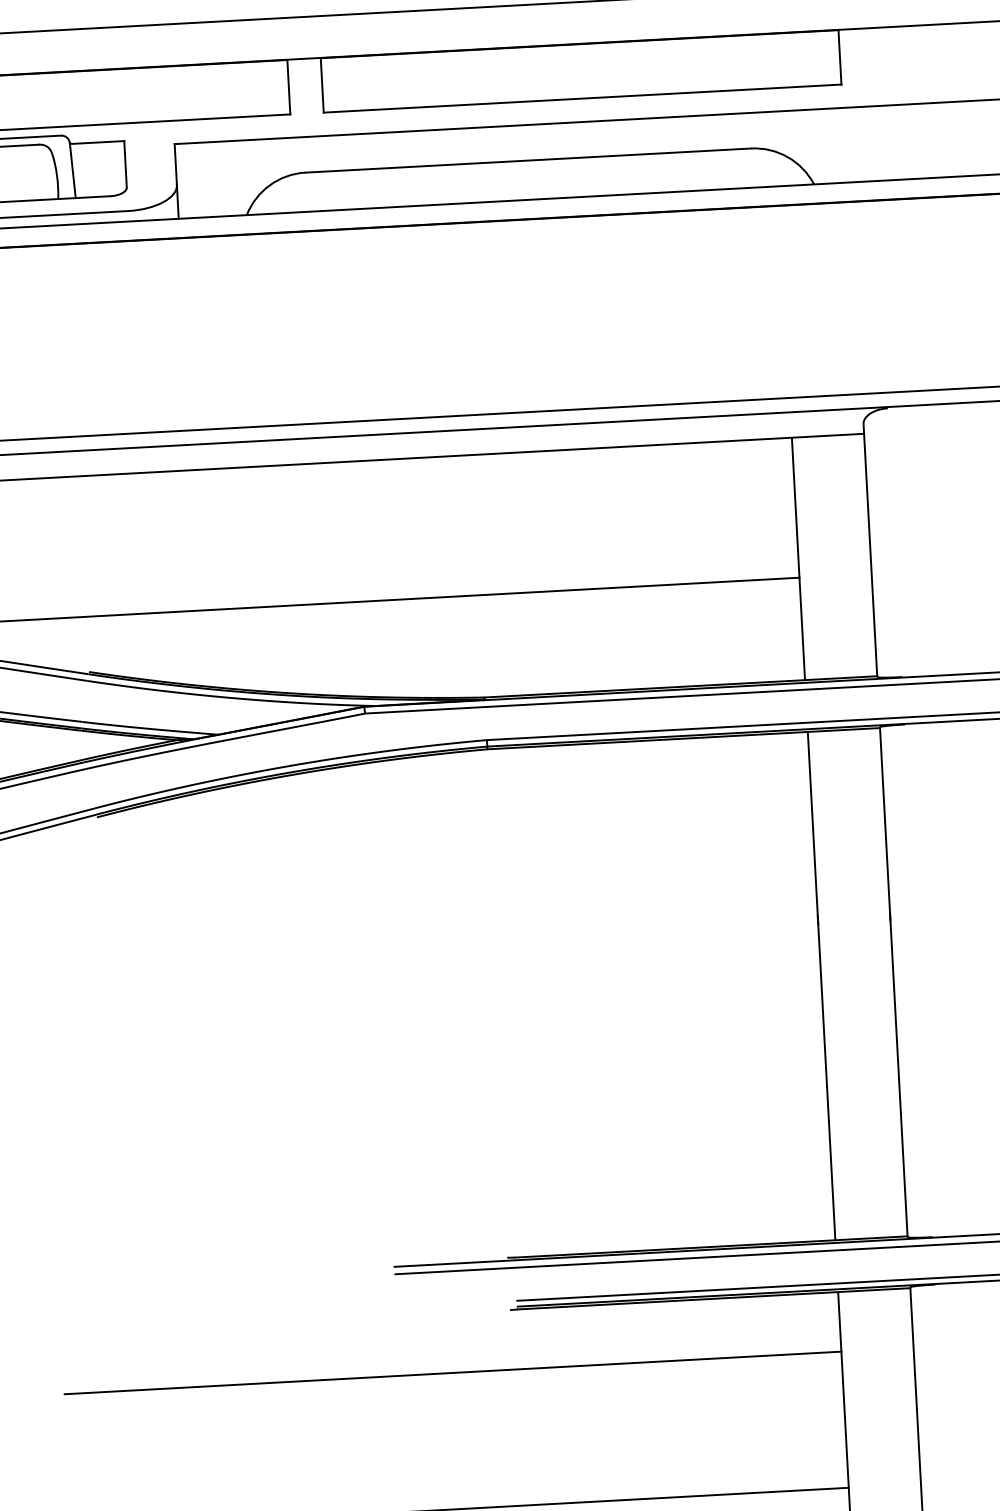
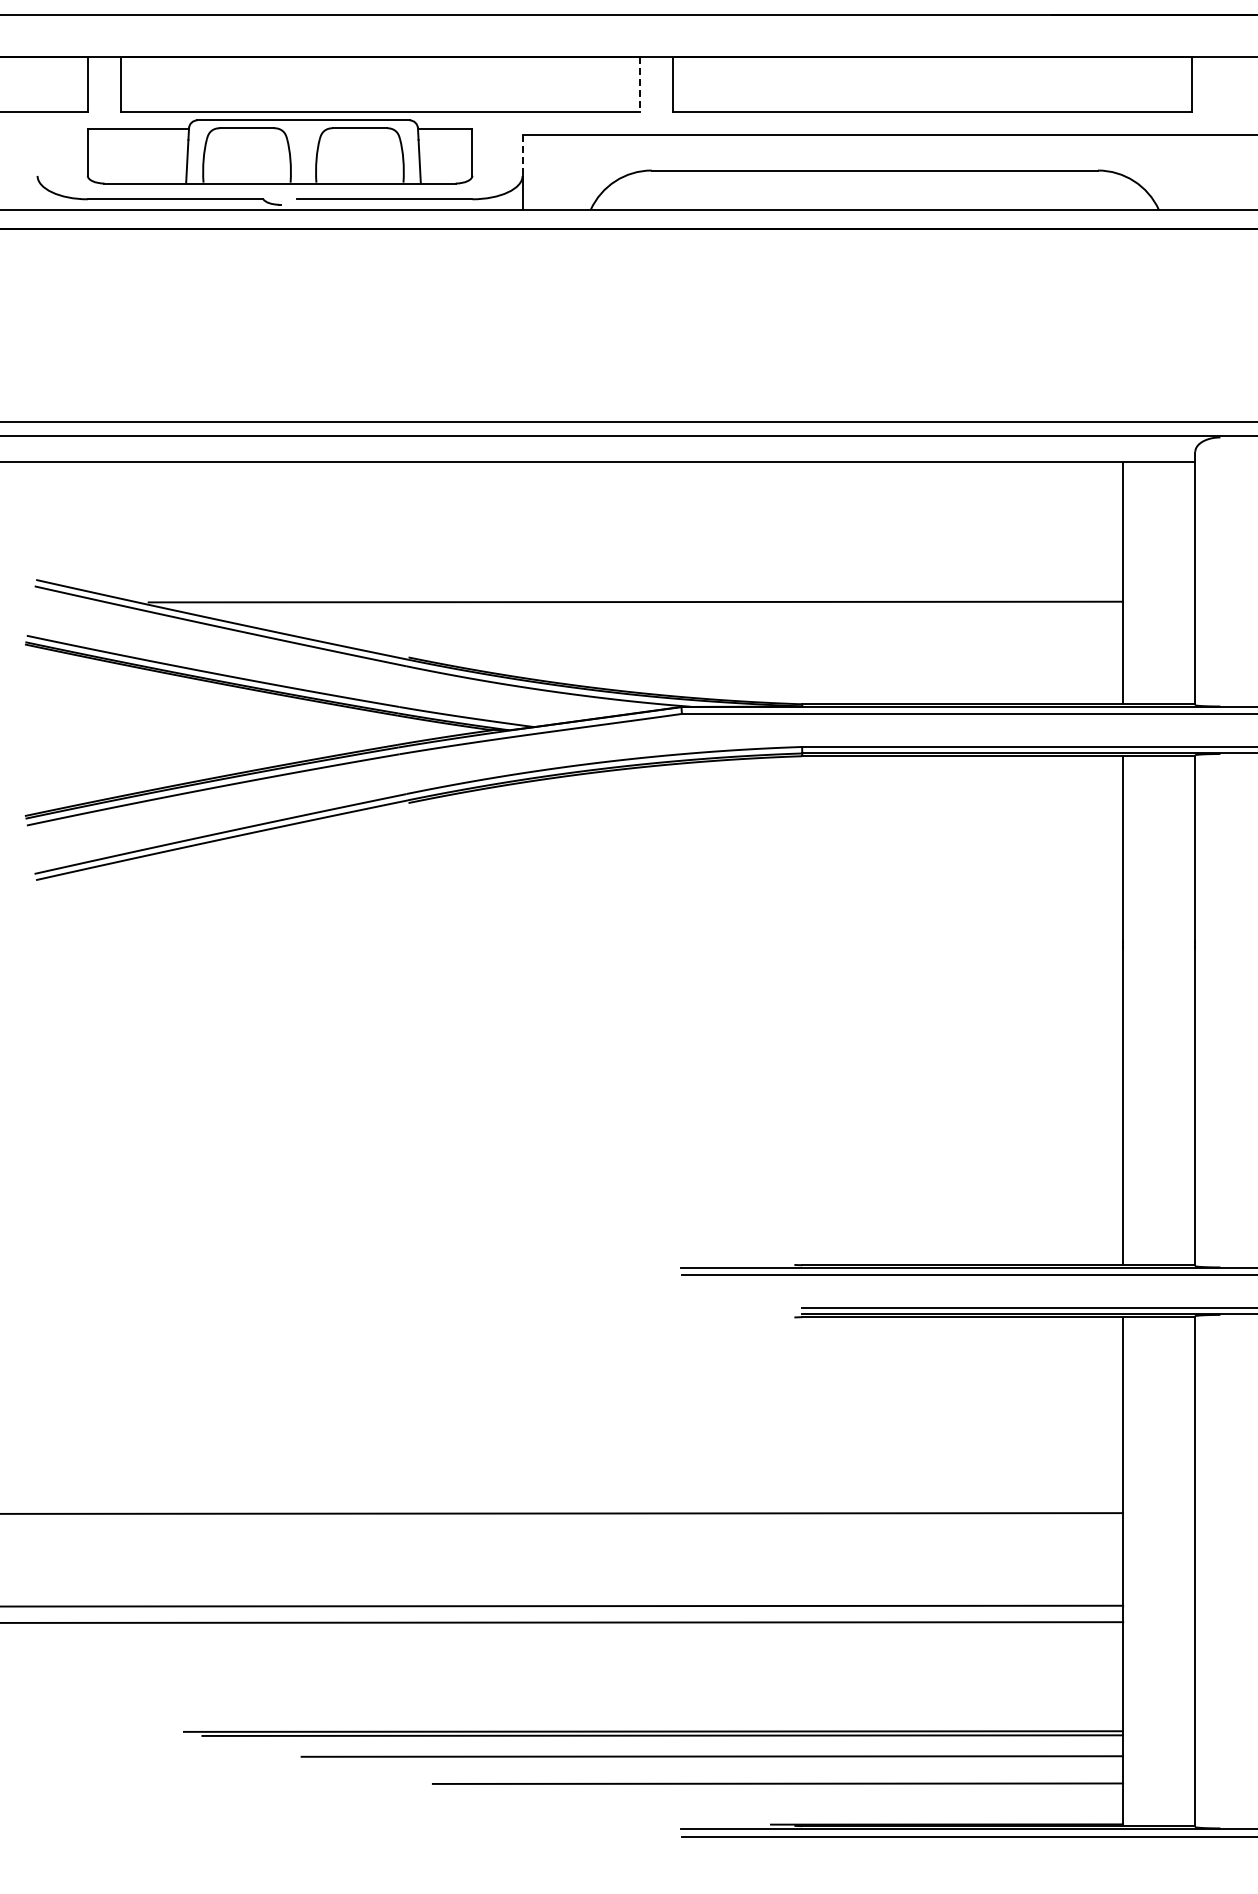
line: (288, 87) -> (639, 84), solid -> dashed
line: (175, 164) -> (522, 155), solid -> dashed
line: (453, 1372) -> (734, 1376), removed

